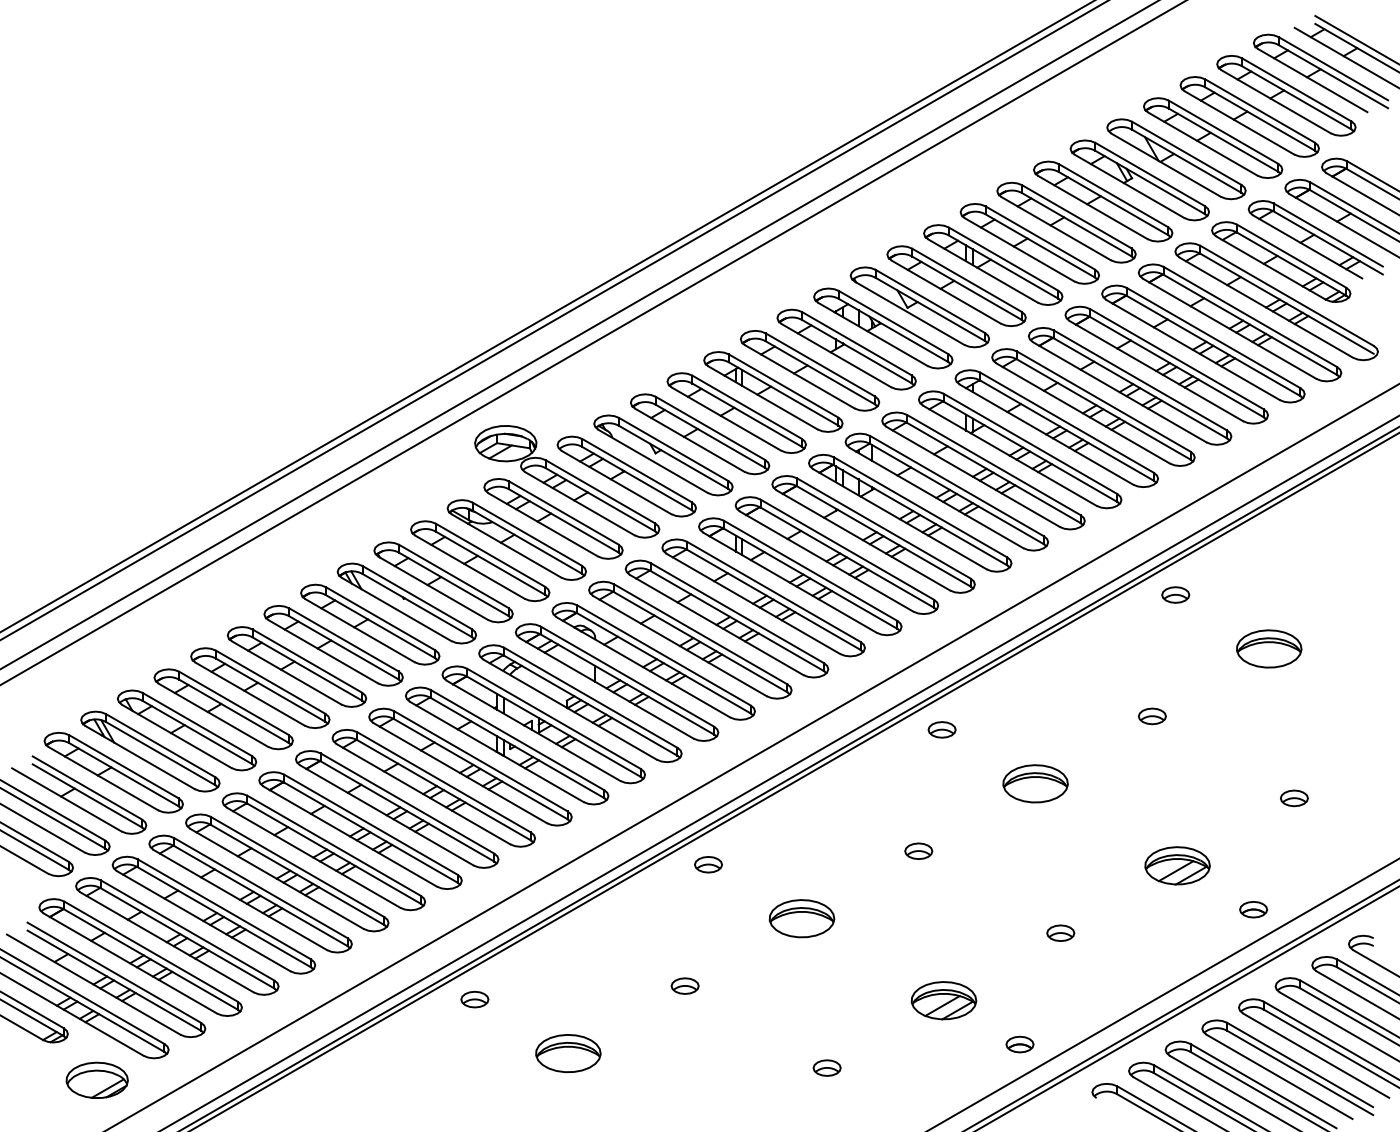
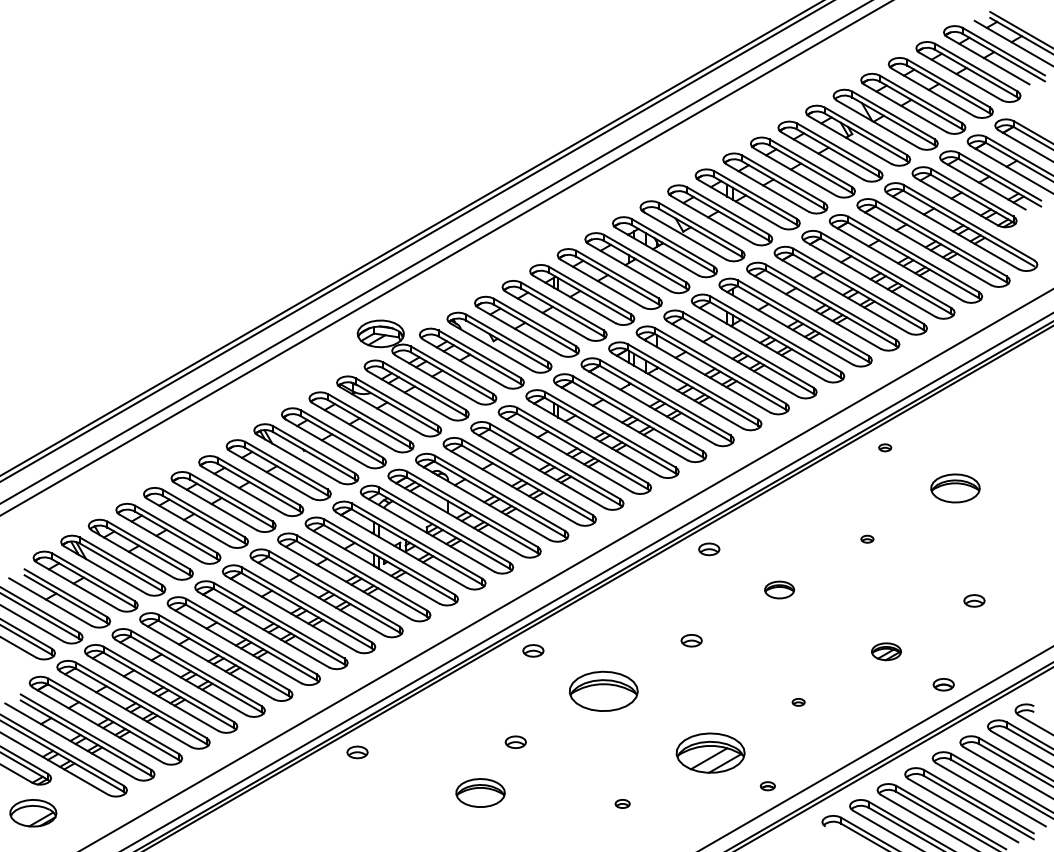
part: (1175, 594) -> (884, 447), size x0.6
part: (1151, 716) -> (866, 539), size x0.6
part: (1035, 783) -> (779, 589), size x0.6
part: (1177, 865) -> (886, 651), size x0.6
part: (801, 918) -> (603, 691), size x1.4
part: (1060, 932) -> (798, 701), size x0.6
part: (943, 1000) -> (710, 753), size x1.4
part: (1019, 1044) -> (767, 786), size x0.7
part: (568, 1053) -> (480, 792), moved
part: (826, 1067) -> (622, 803), size x0.7
part: (96, 1079) -> (32, 812), moved

